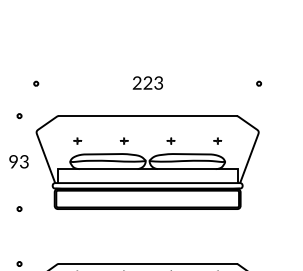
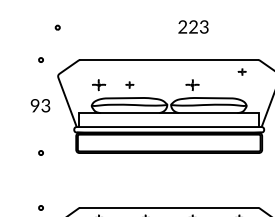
text: (147, 82) -> (193, 26), moved
part: (77, 140) -> (99, 84), size x1.6
part: (123, 140) -> (129, 84), moved
part: (170, 140) -> (192, 84), size x1.6
part: (217, 140) -> (242, 71), moved

